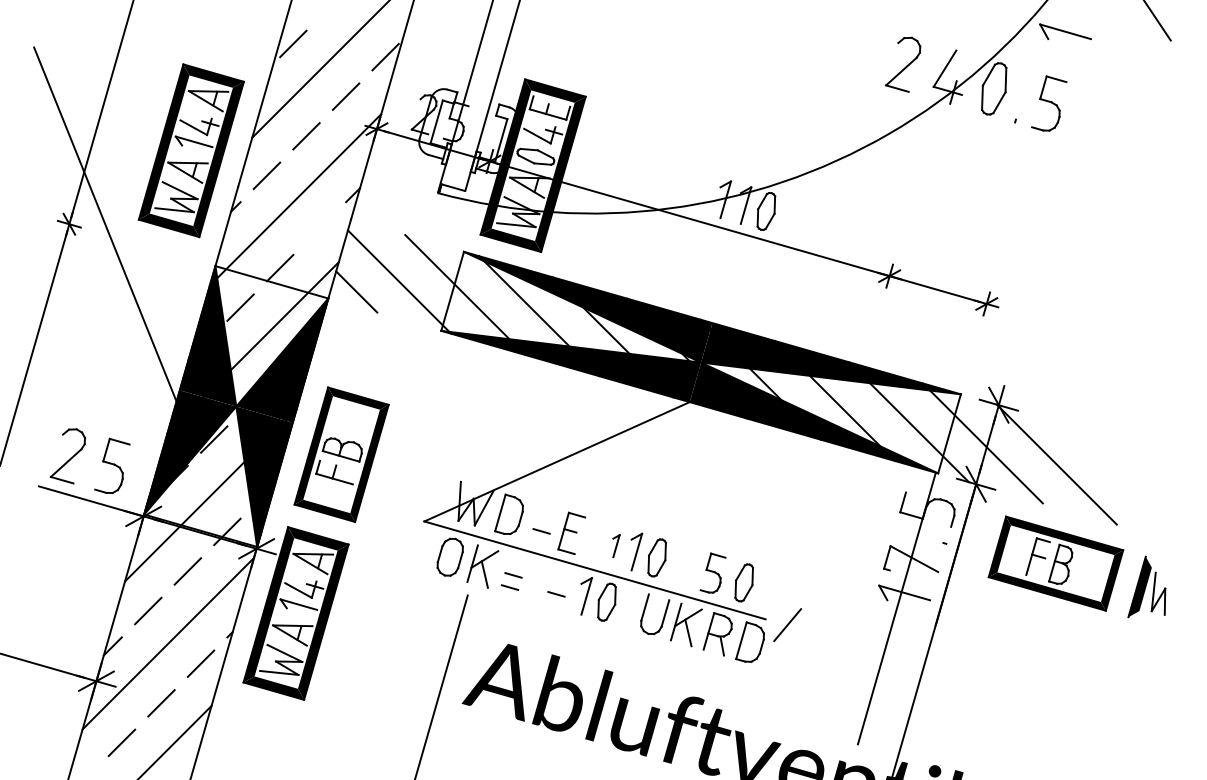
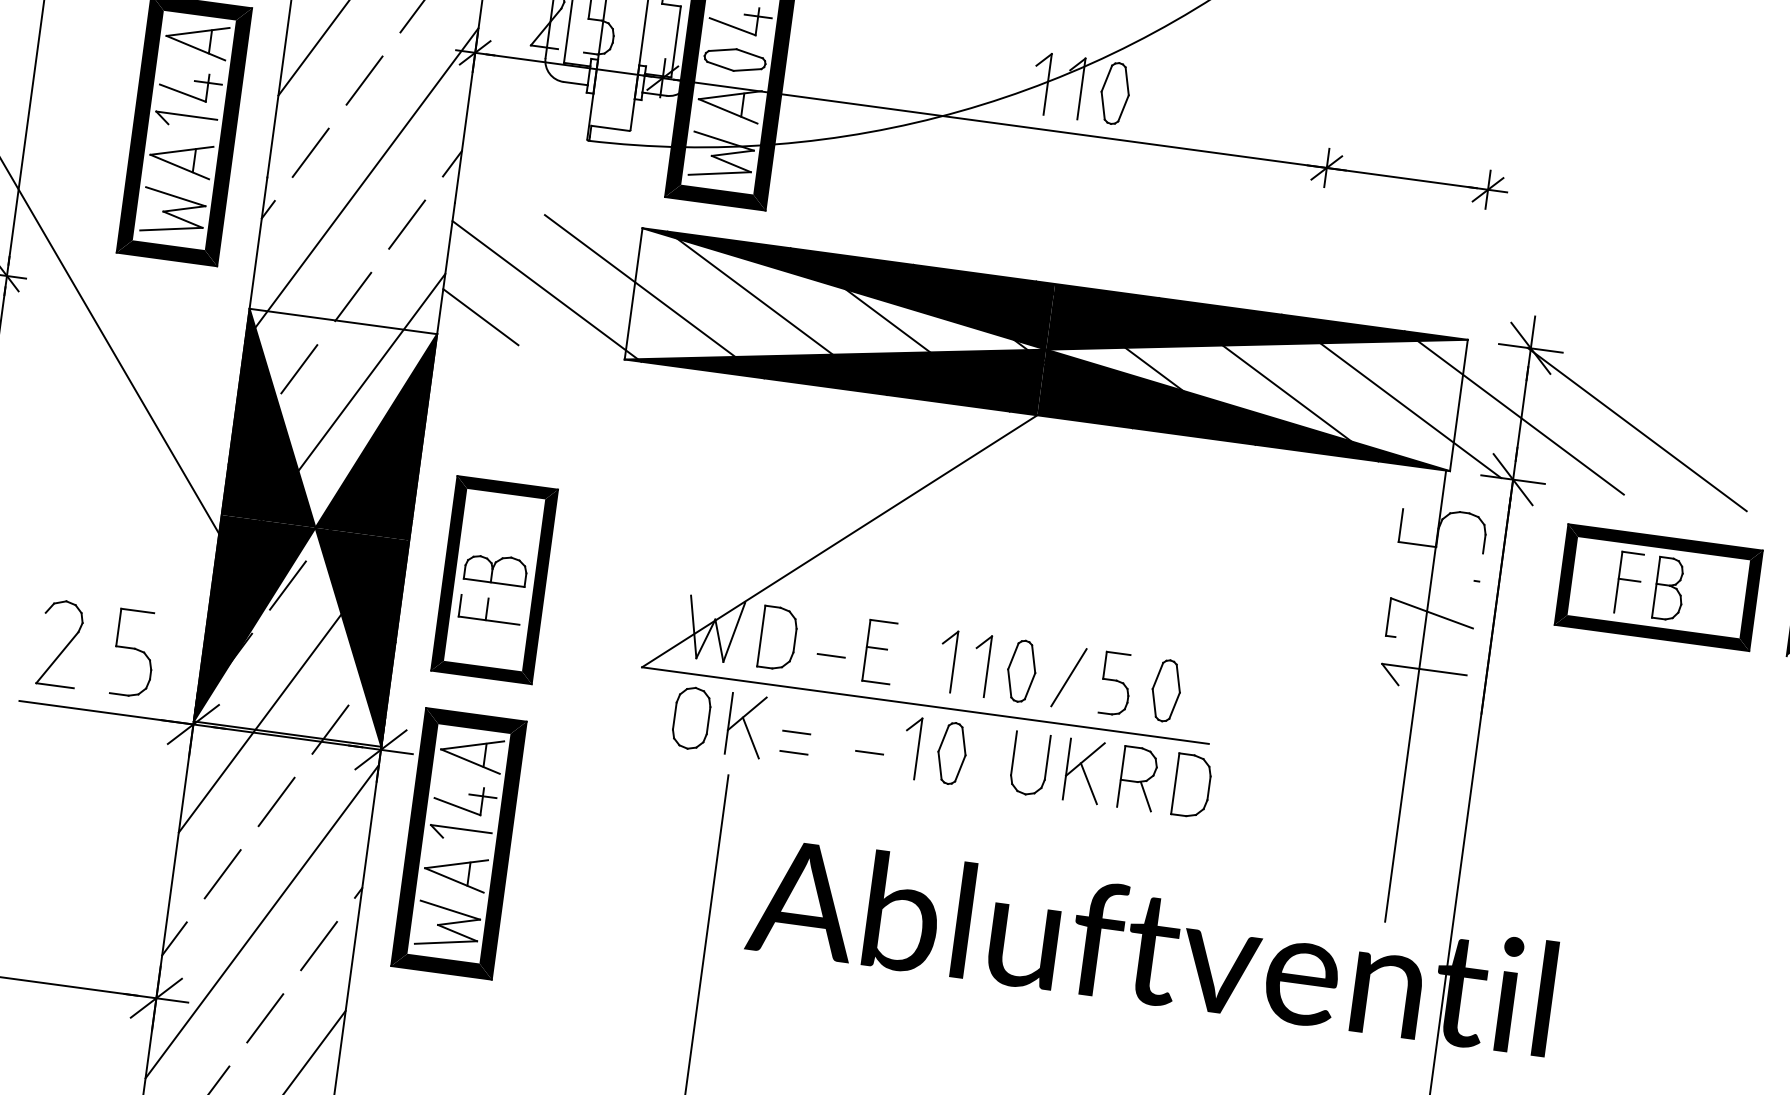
line: (319, 228) -> (406, 224), added
part: (616, 545) -> (953, 660), size x1.67
line: (787, 625) -> (1068, 678), moved

